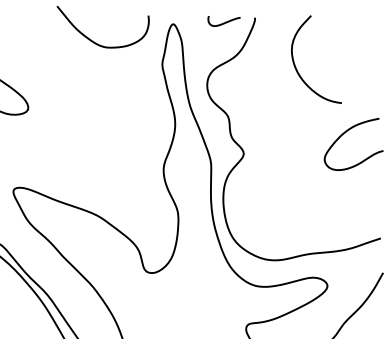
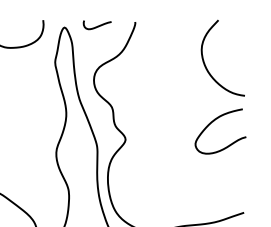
curve: (223, 22) -> (96, 26), moved
curve: (297, 69) -> (206, 66), moved

